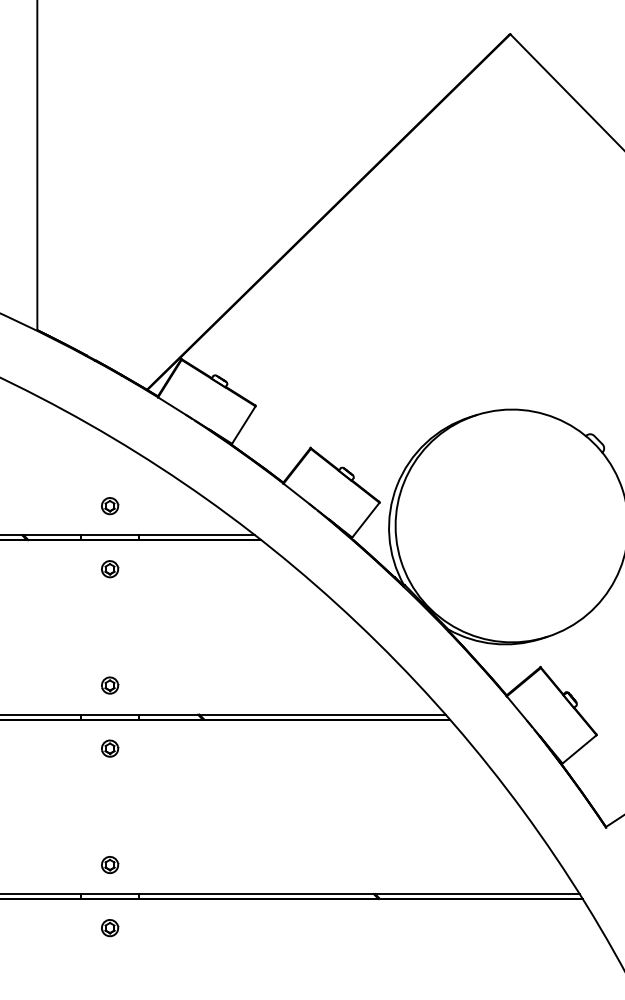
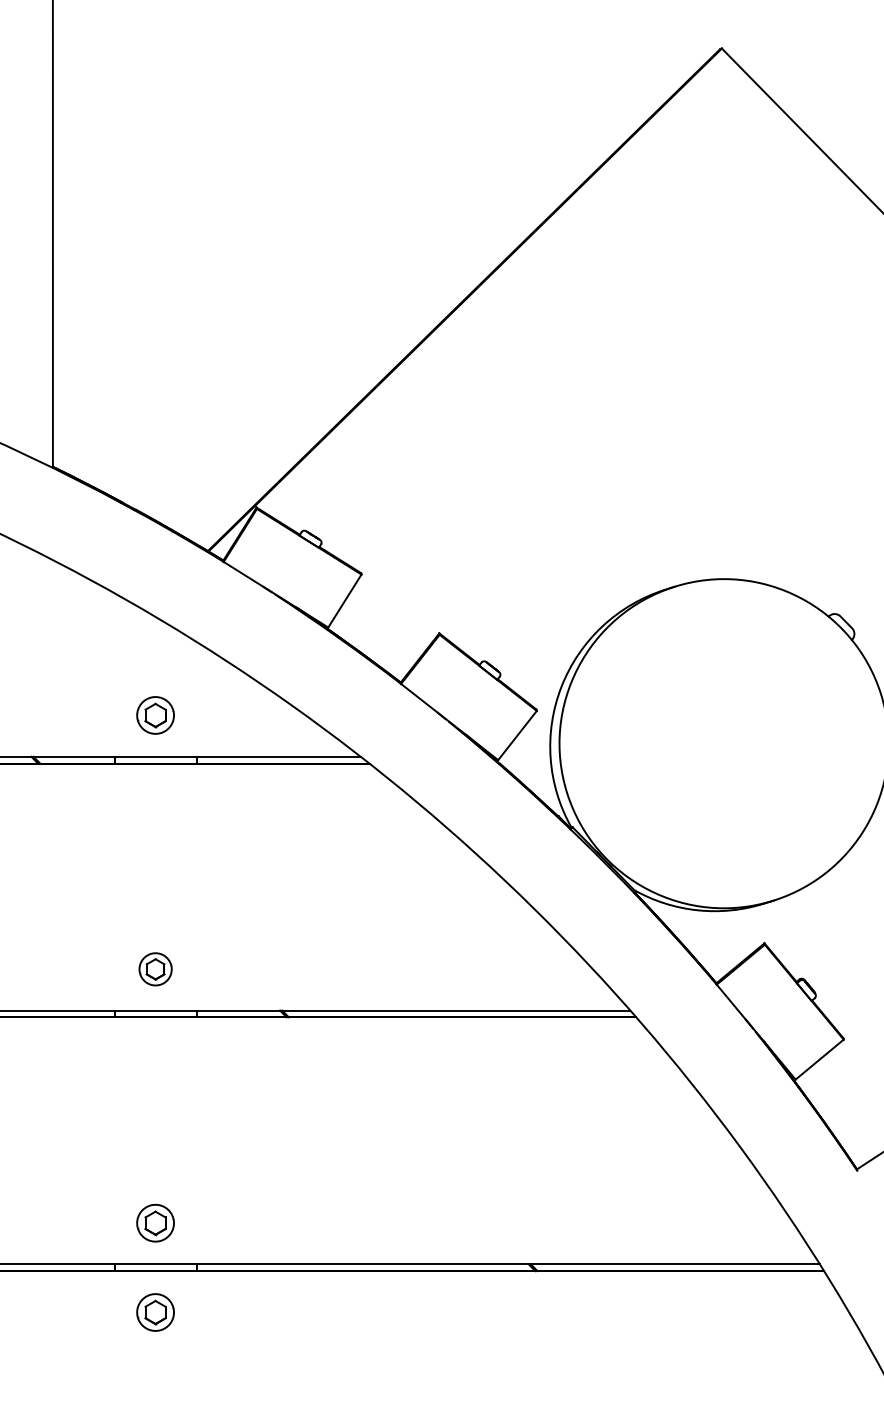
part: (109, 506) -> (155, 715), size x1.6
part: (109, 568) -> (155, 804), removed
part: (109, 685) -> (155, 969), size x1.4
part: (109, 748) -> (155, 1058), removed
part: (109, 864) -> (155, 1222), size x1.6
part: (109, 927) -> (155, 1311), size x1.6

